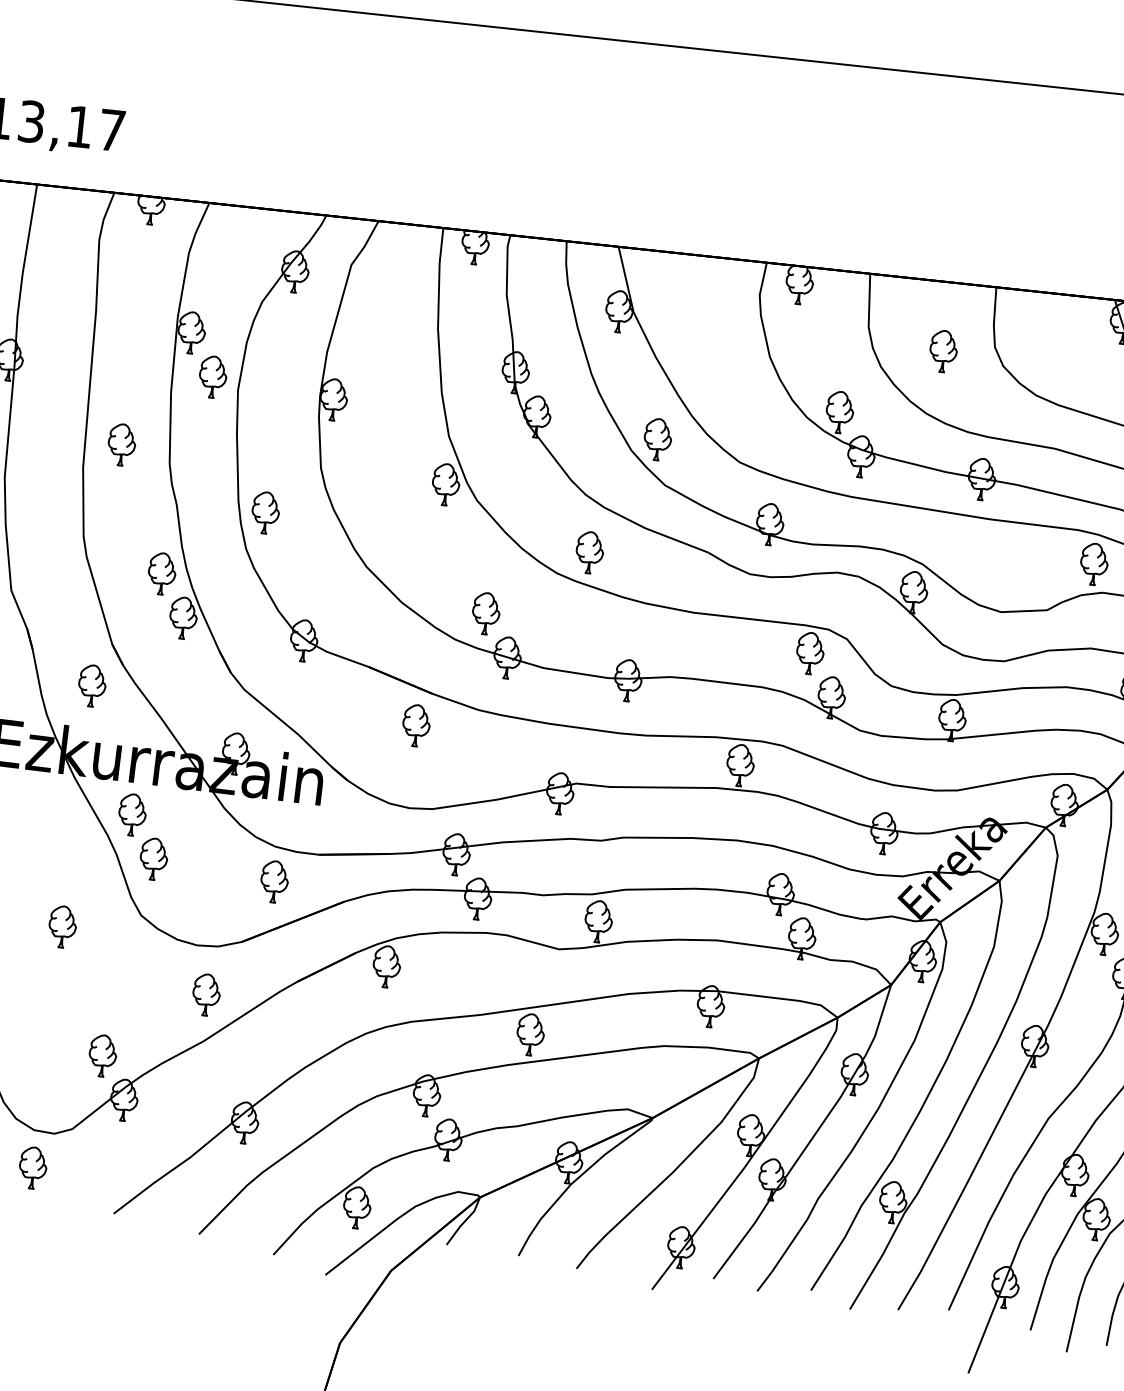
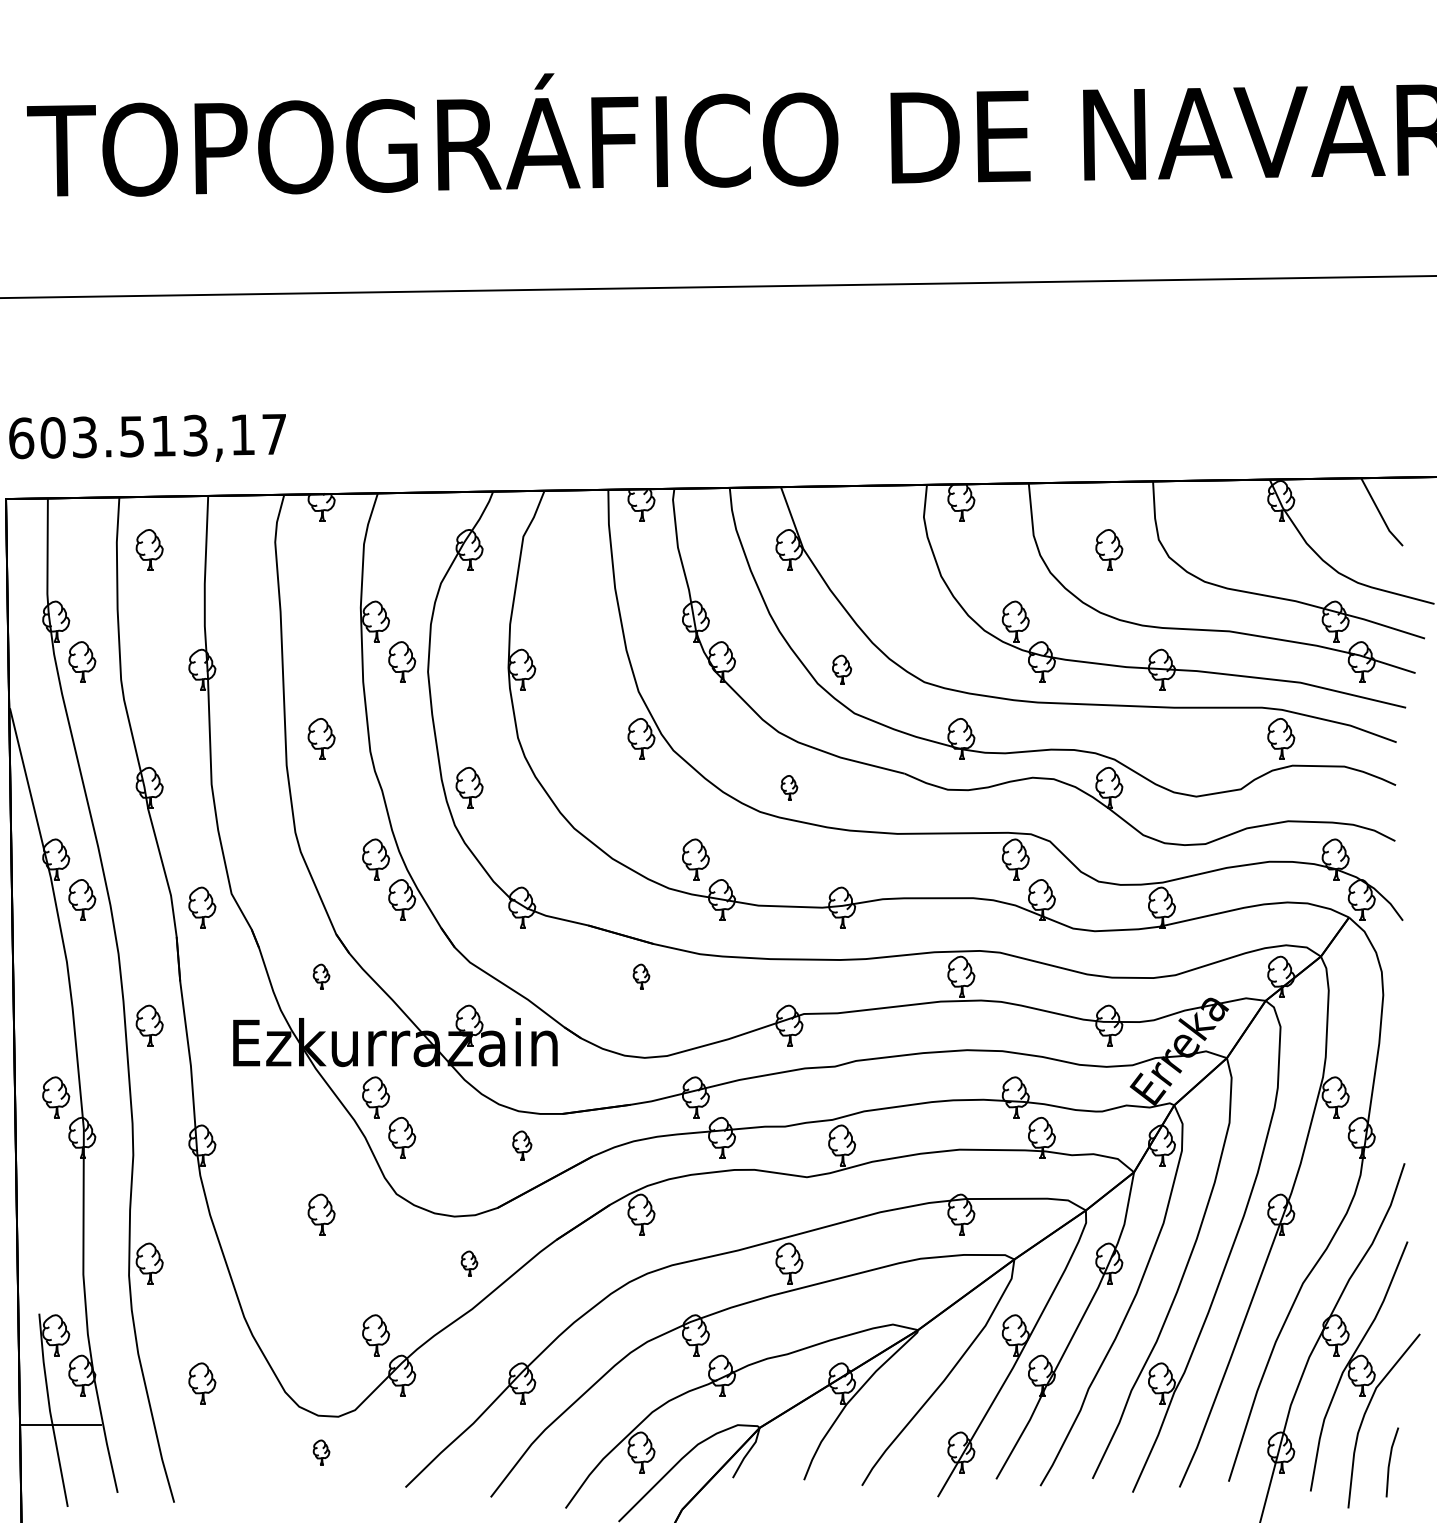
part: (657, 439) -> (841, 669), size x0.7
part: (589, 552) -> (789, 787), size x0.6
part: (92, 685) -> (321, 976), size x0.6
part: (416, 725) -> (641, 976), size x0.6
part: (274, 881) -> (522, 1145), size x0.7
part: (206, 994) -> (469, 1263), size x0.6
part: (32, 1167) -> (321, 1452), size x0.6

